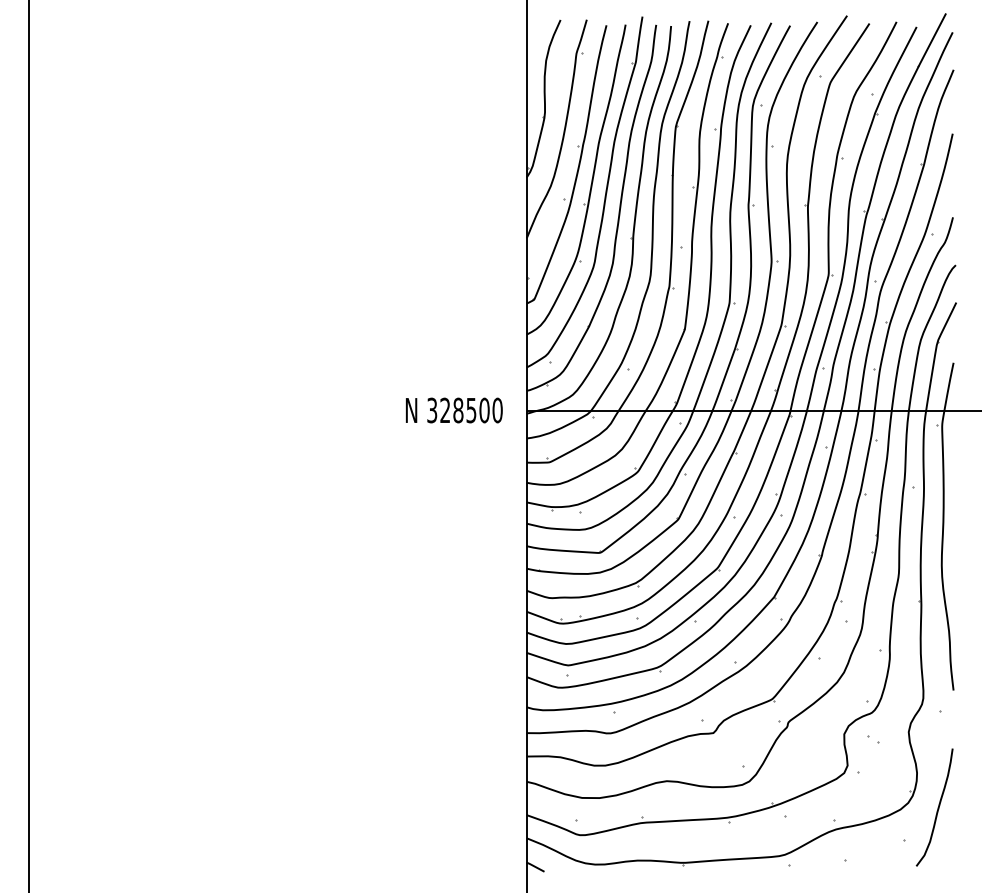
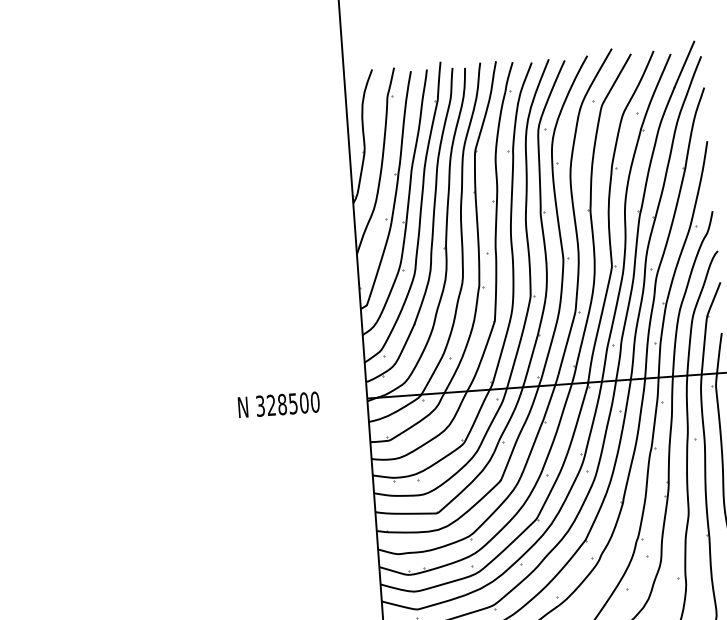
text: (454, 410) -> (279, 404), moved

